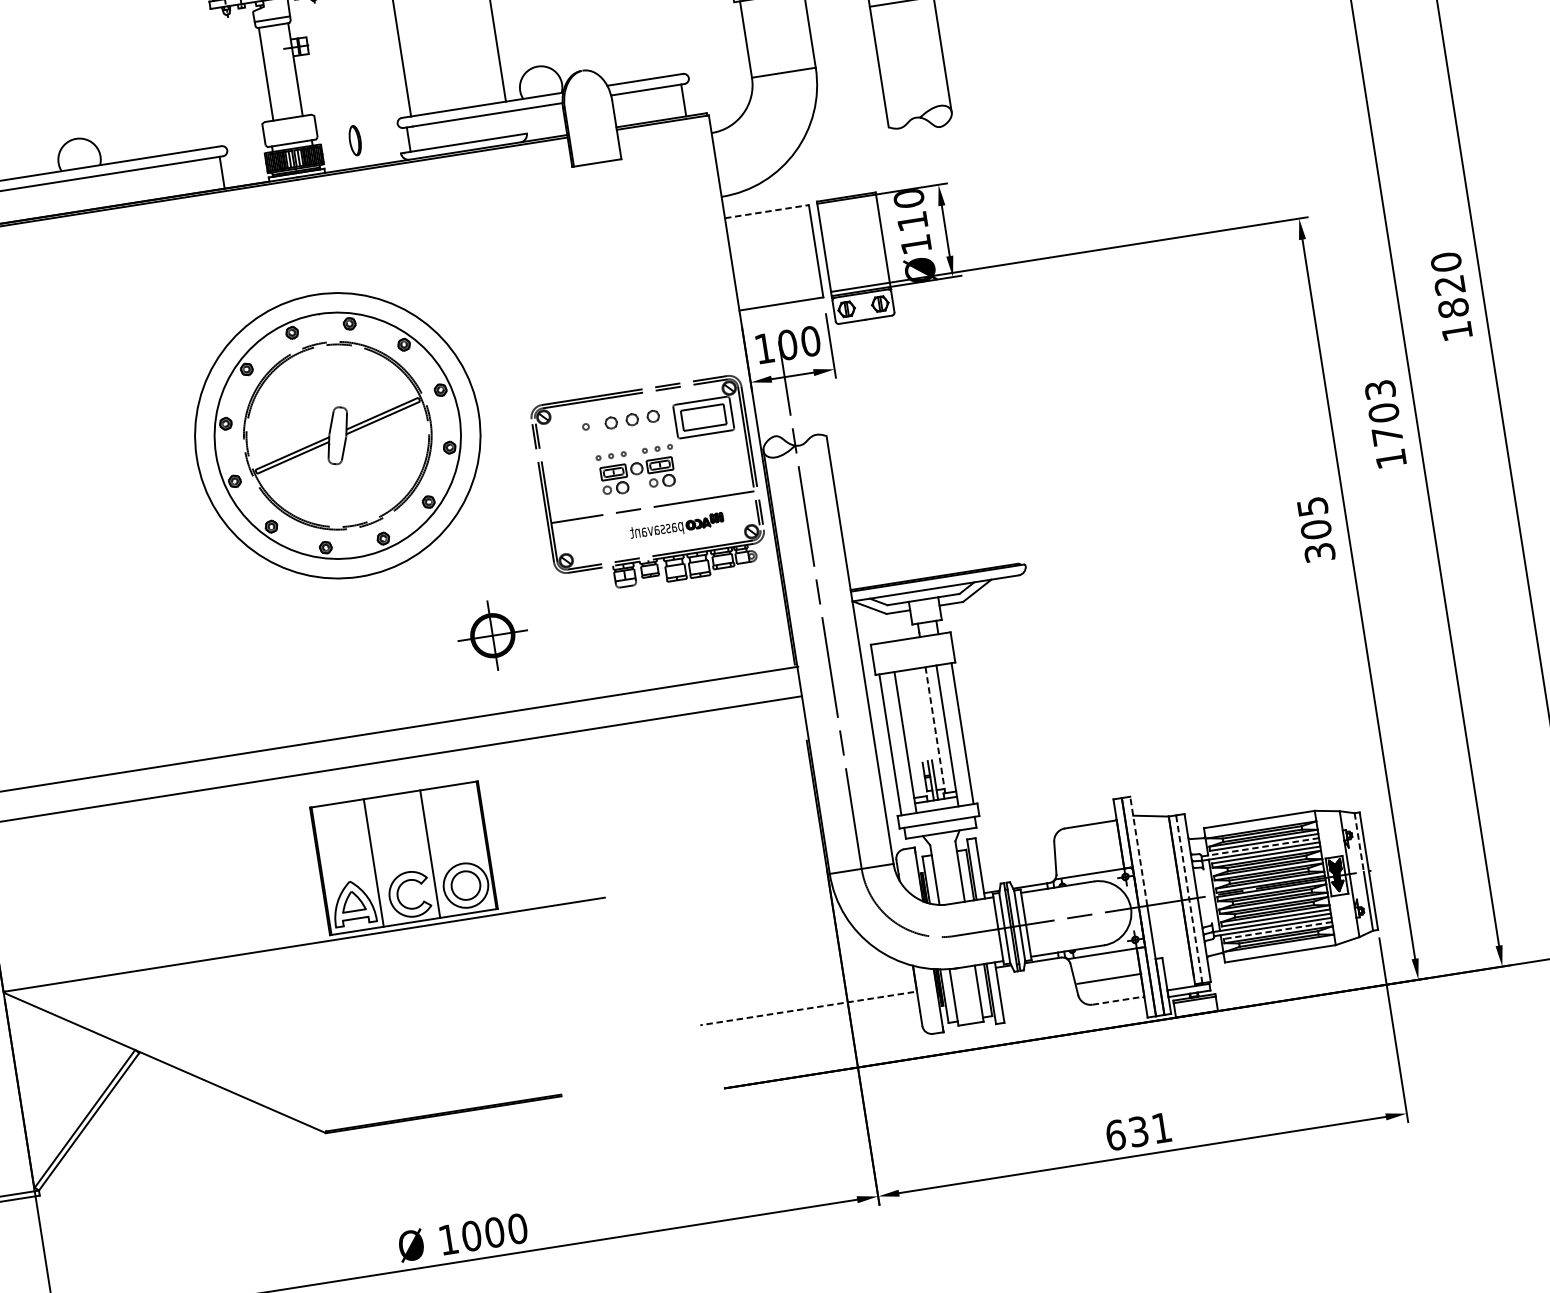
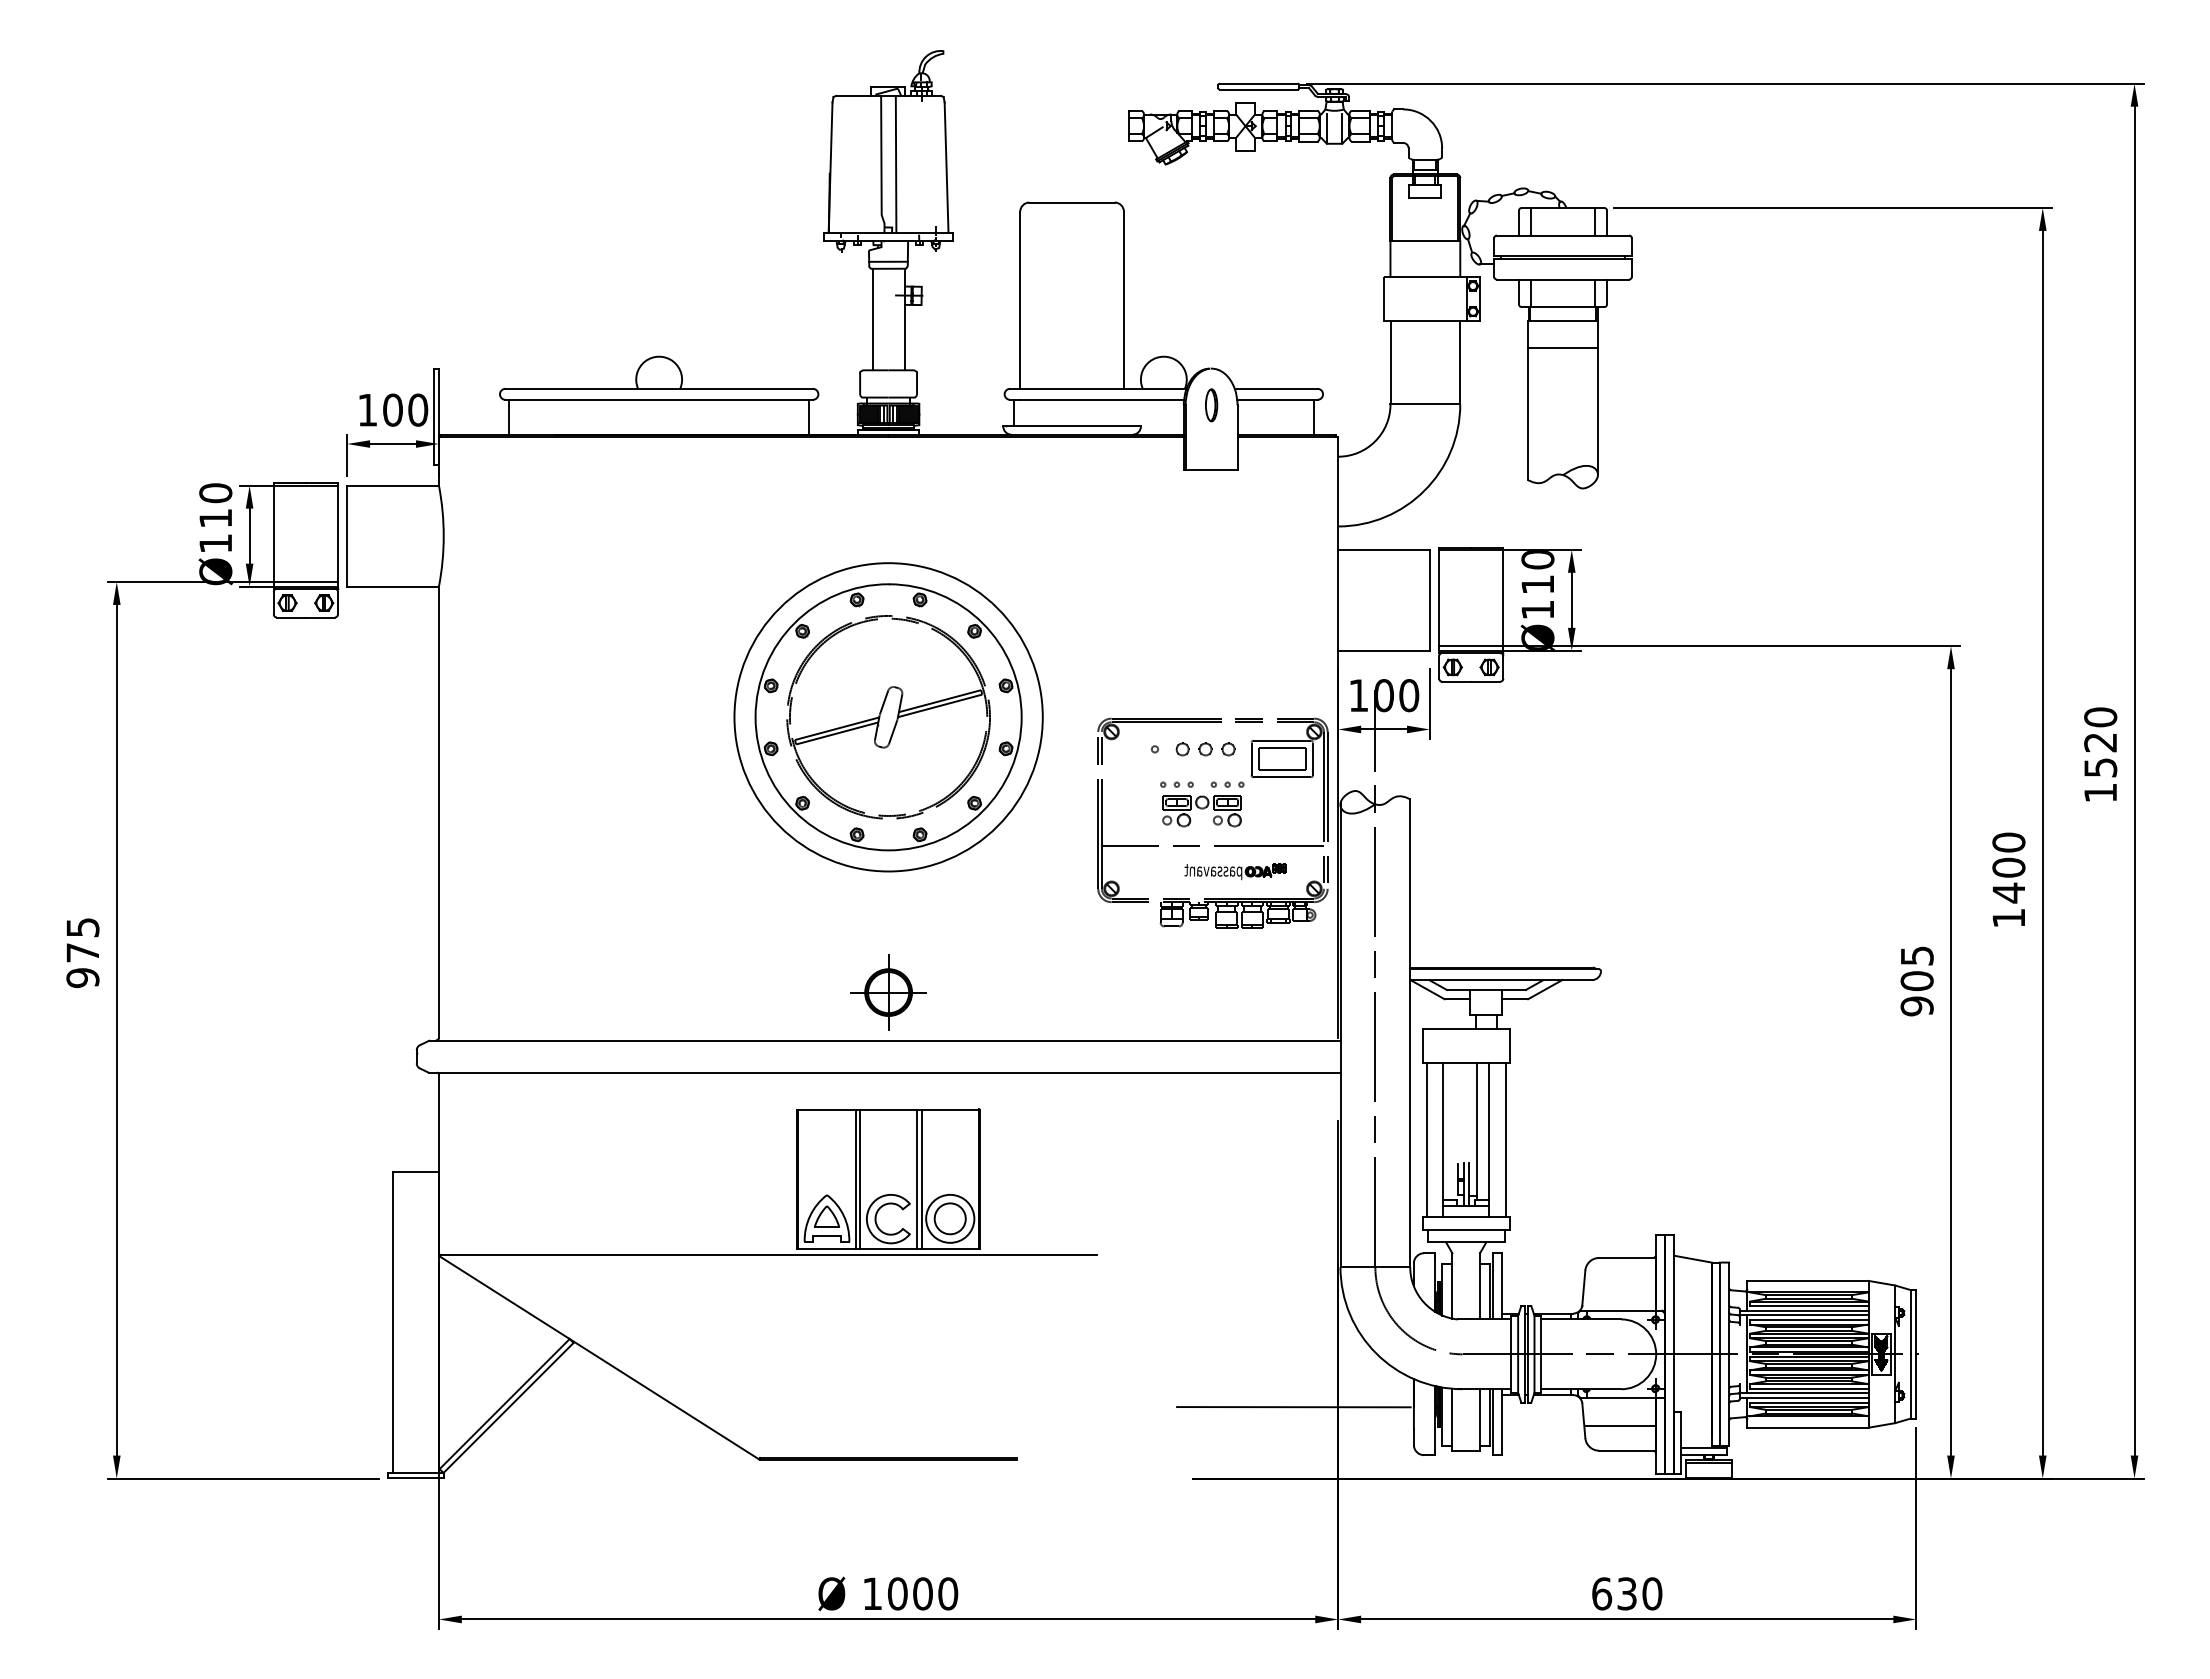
part: (355, 140) -> (1211, 405), moved
line: (767, 211) -> (1384, 549), dashed -> solid
text: (1453, 308) -> (2100, 767), 1820 -> 1520
text: (1383, 412) -> (2008, 867), 1703 -> 1400
text: (1319, 553) -> (1916, 1006), 305 -> 905
part: (492, 635) -> (888, 992), moved
line: (935, 730) -> (1477, 1131), dashed -> solid
line: (1359, 842) -> (1910, 1322), dashed -> solid
line: (1259, 847) -> (1803, 1310), dashed -> solid
line: (1139, 851) -> (1674, 1294), dashed -> solid
line: (434, 853) -> (921, 1179), added
line: (378, 862) -> (860, 1179), added
line: (1188, 899) -> (1719, 1354), dashed -> solid
line: (1277, 930) -> (1808, 1402), dashed -> solid
line: (1118, 1000) -> (1627, 1450), dashed -> solid
line: (806, 1008) -> (1293, 1407), dashed -> solid
text: (1161, 1127) -> (1652, 1593), 631 -> 630

